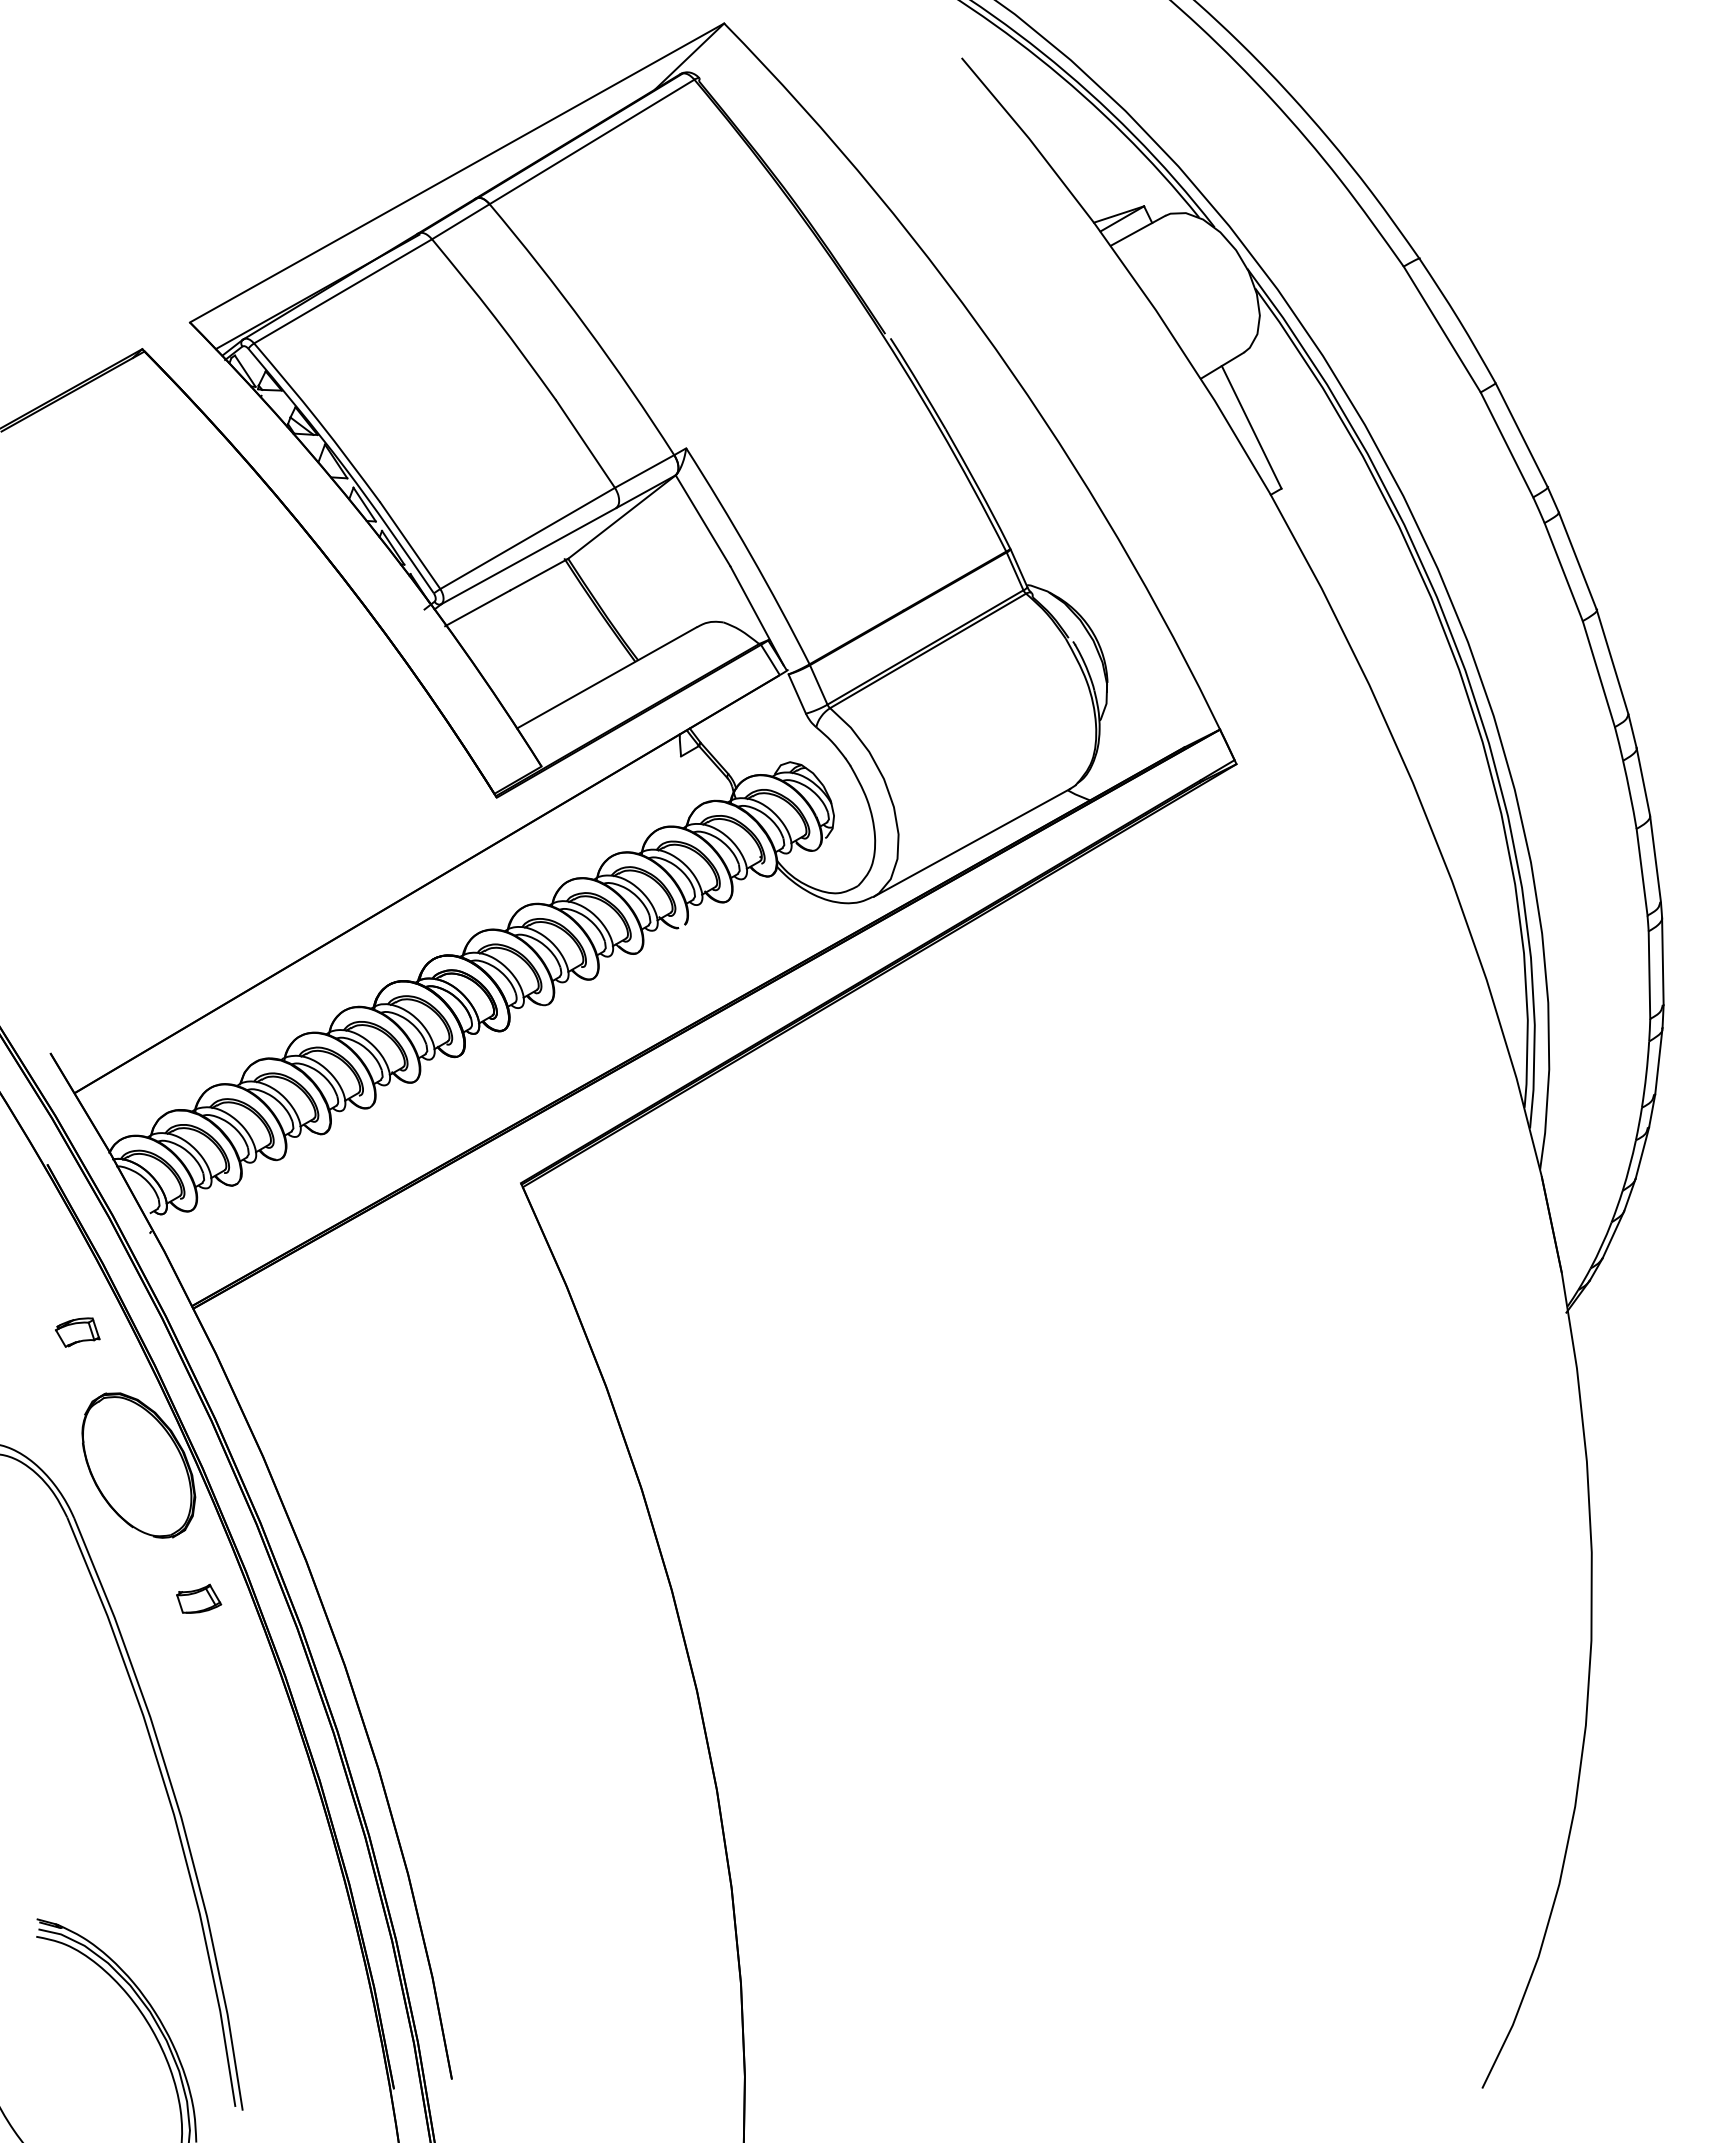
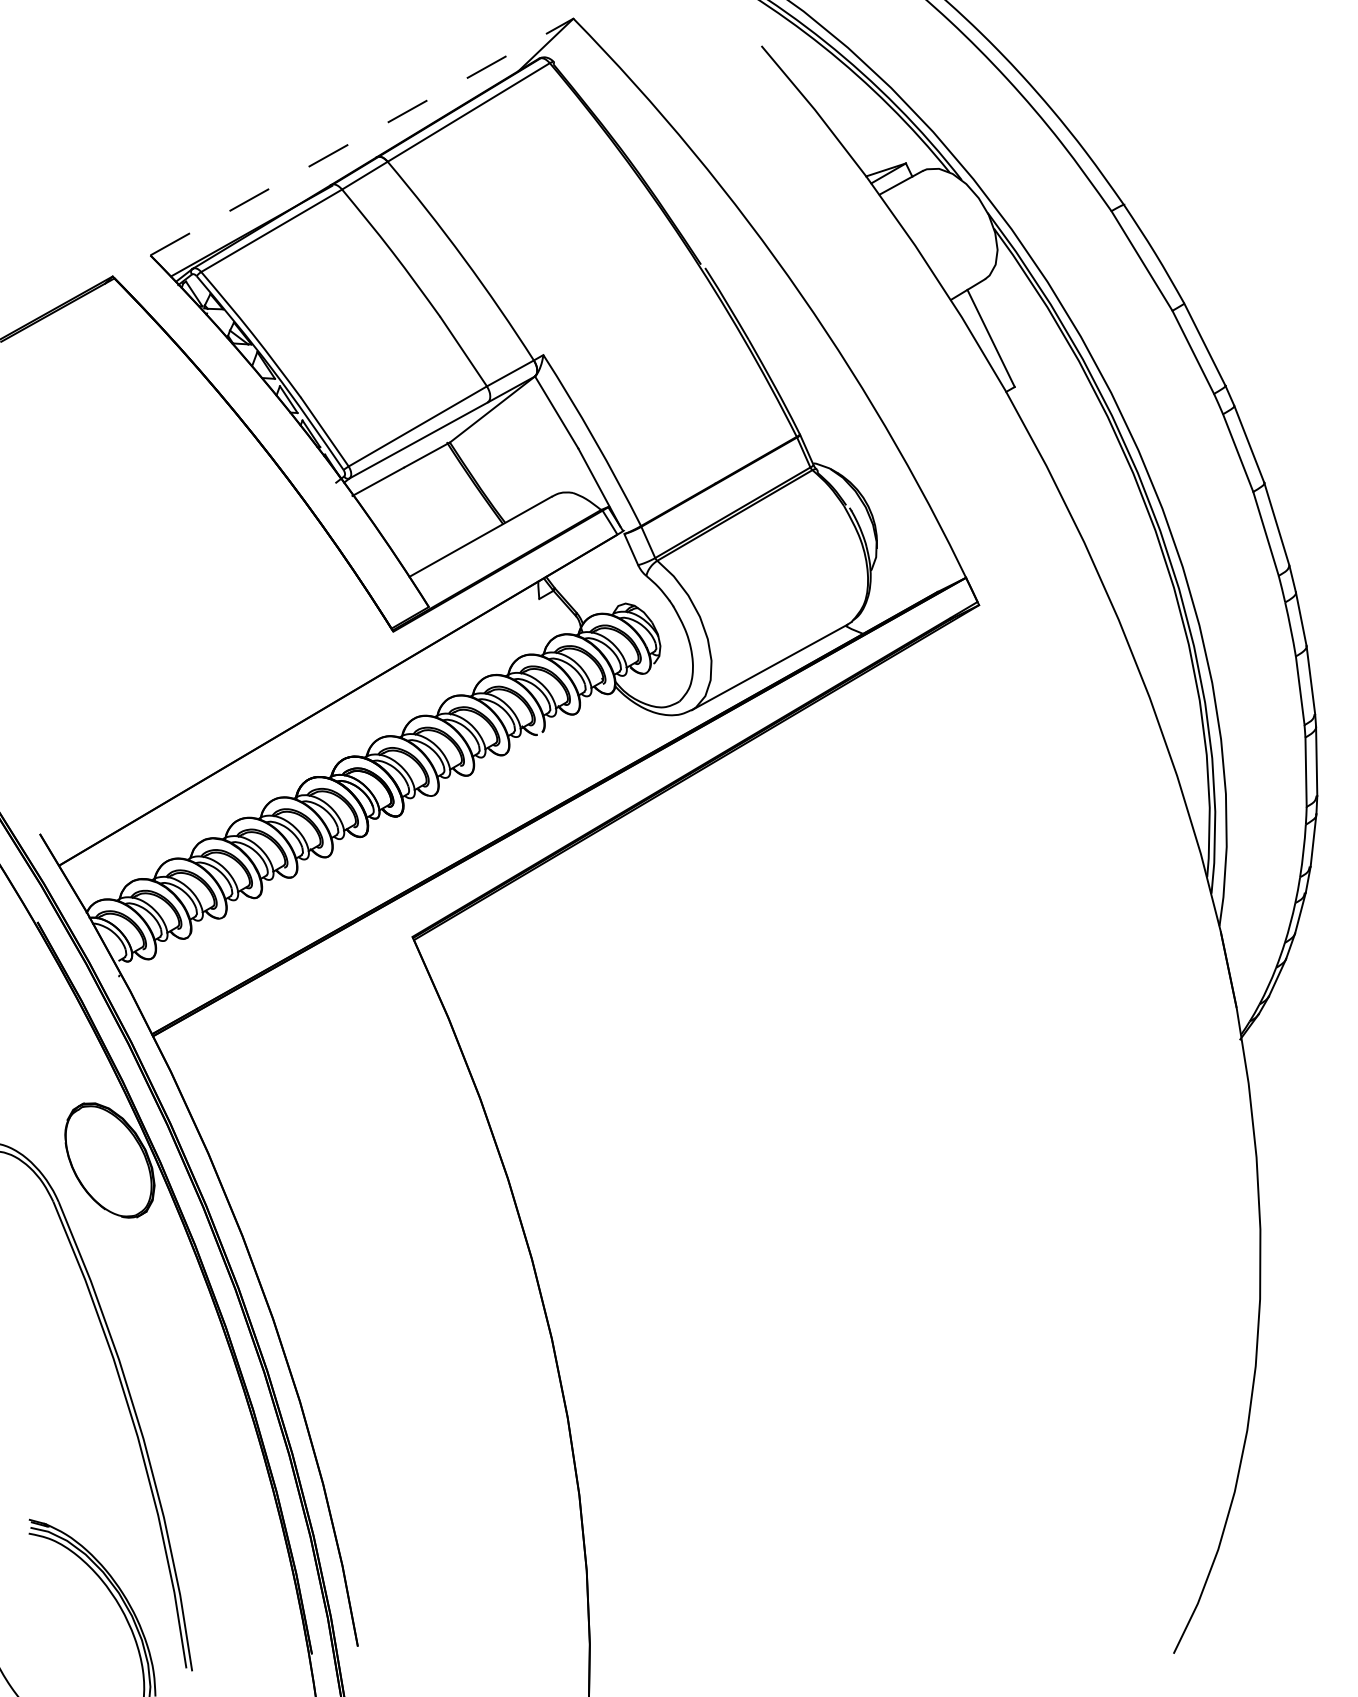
line: (457, 172) -> (362, 136), solid -> dashed
part: (77, 1332) -> (61, 1055), removed
part: (199, 1598) -> (157, 1265), removed

